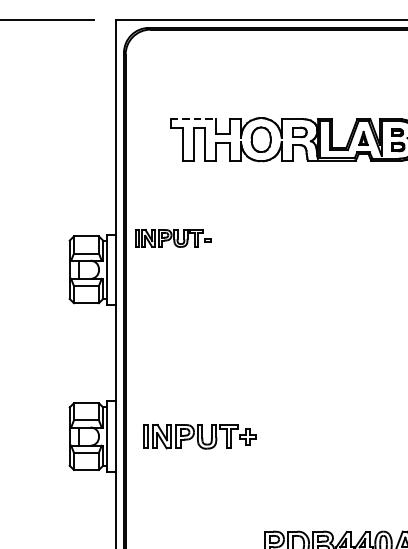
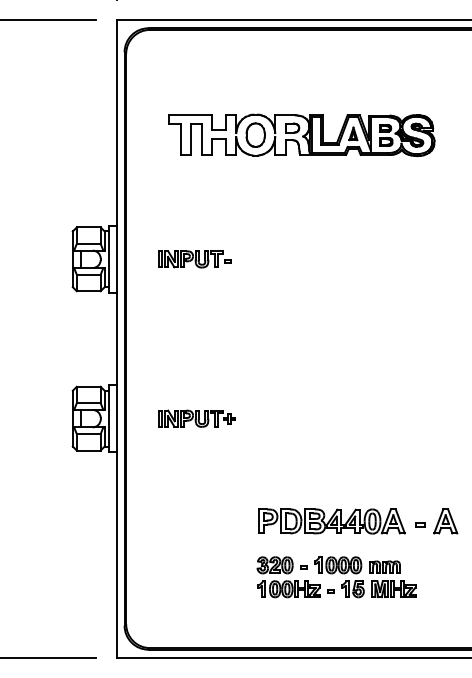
line: (192, 119) -> (190, 115), dashed -> solid
part: (173, 238) -> (194, 259), moved
part: (199, 436) -> (196, 418), size x0.71

